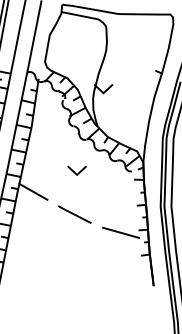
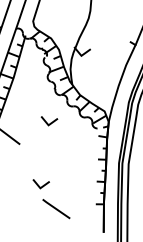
line: (74, 214) -> (56, 208), moved
line: (121, 232) -> (81, 181), removed
line: (74, 242) -> (38, 184), added

